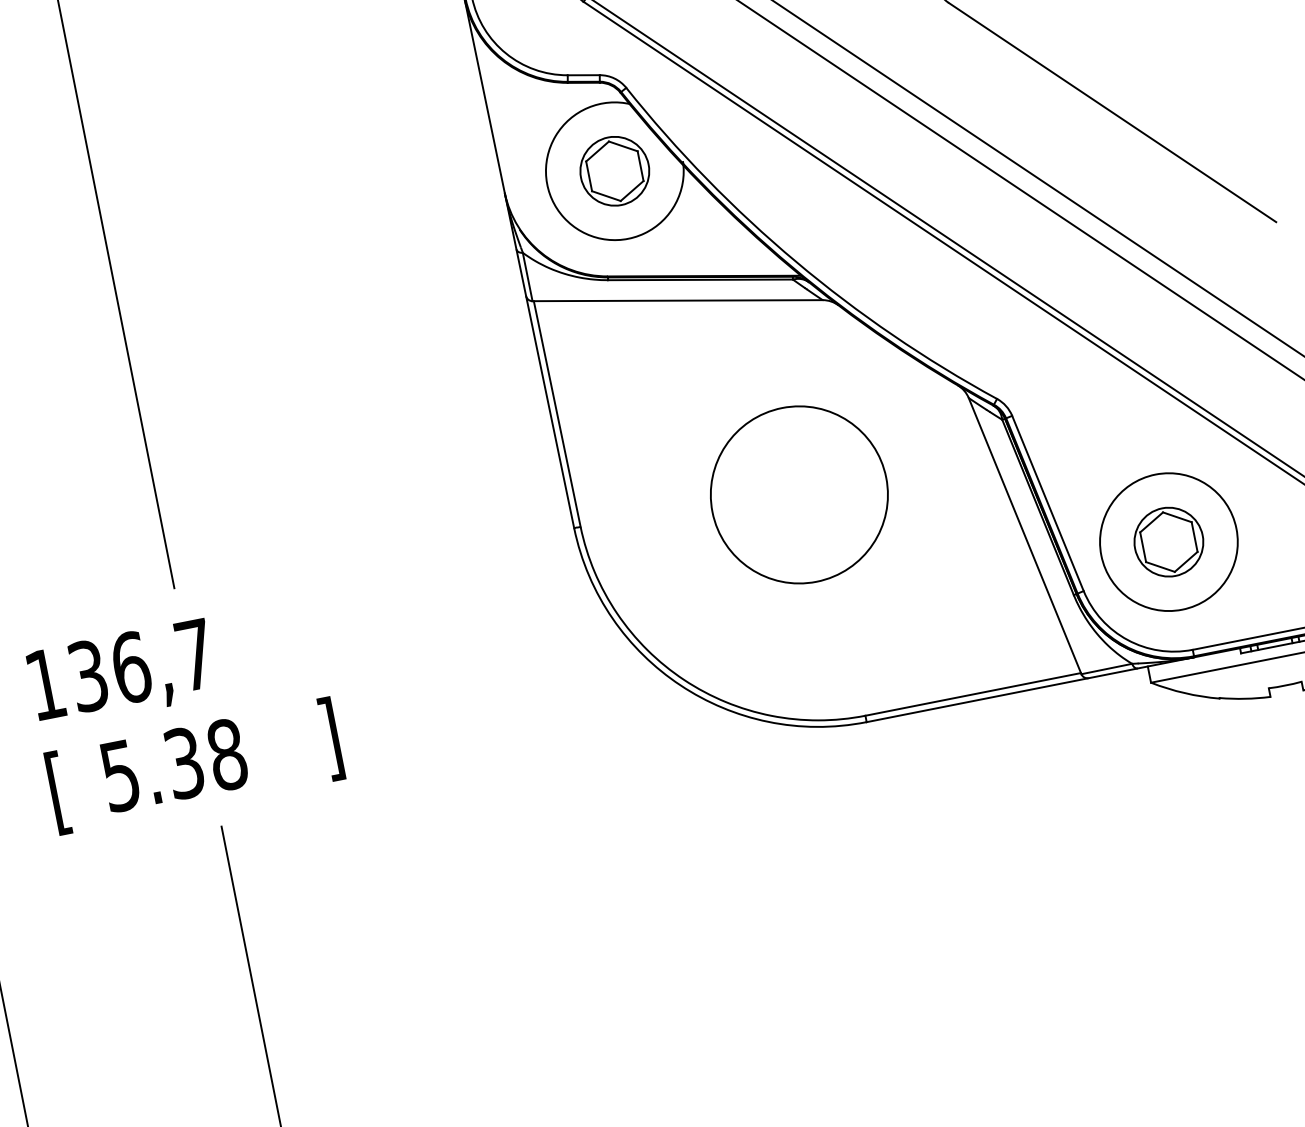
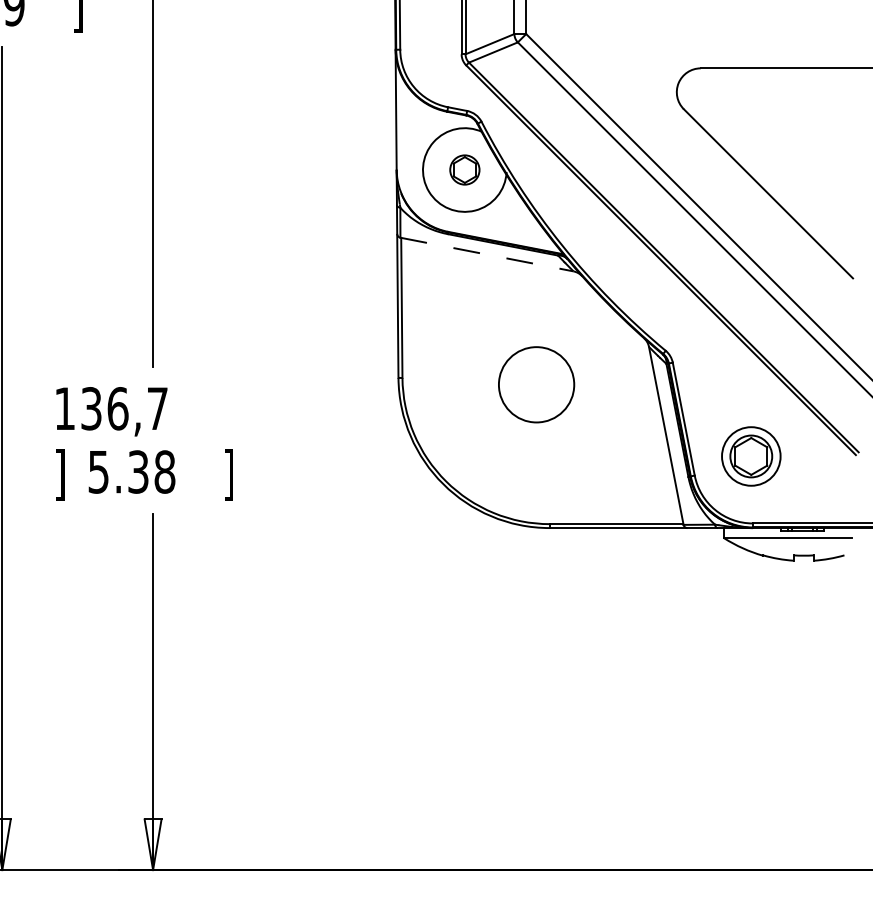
part: (614, 170) -> (464, 169), size x0.7
line: (678, 300) -> (487, 254), solid -> dashed
circle: (799, 494) -> (536, 384), size x0.7
circle: (1169, 542) -> (751, 456), size x0.7
text: (57, 792) -> (59, 474), [ -> ]

